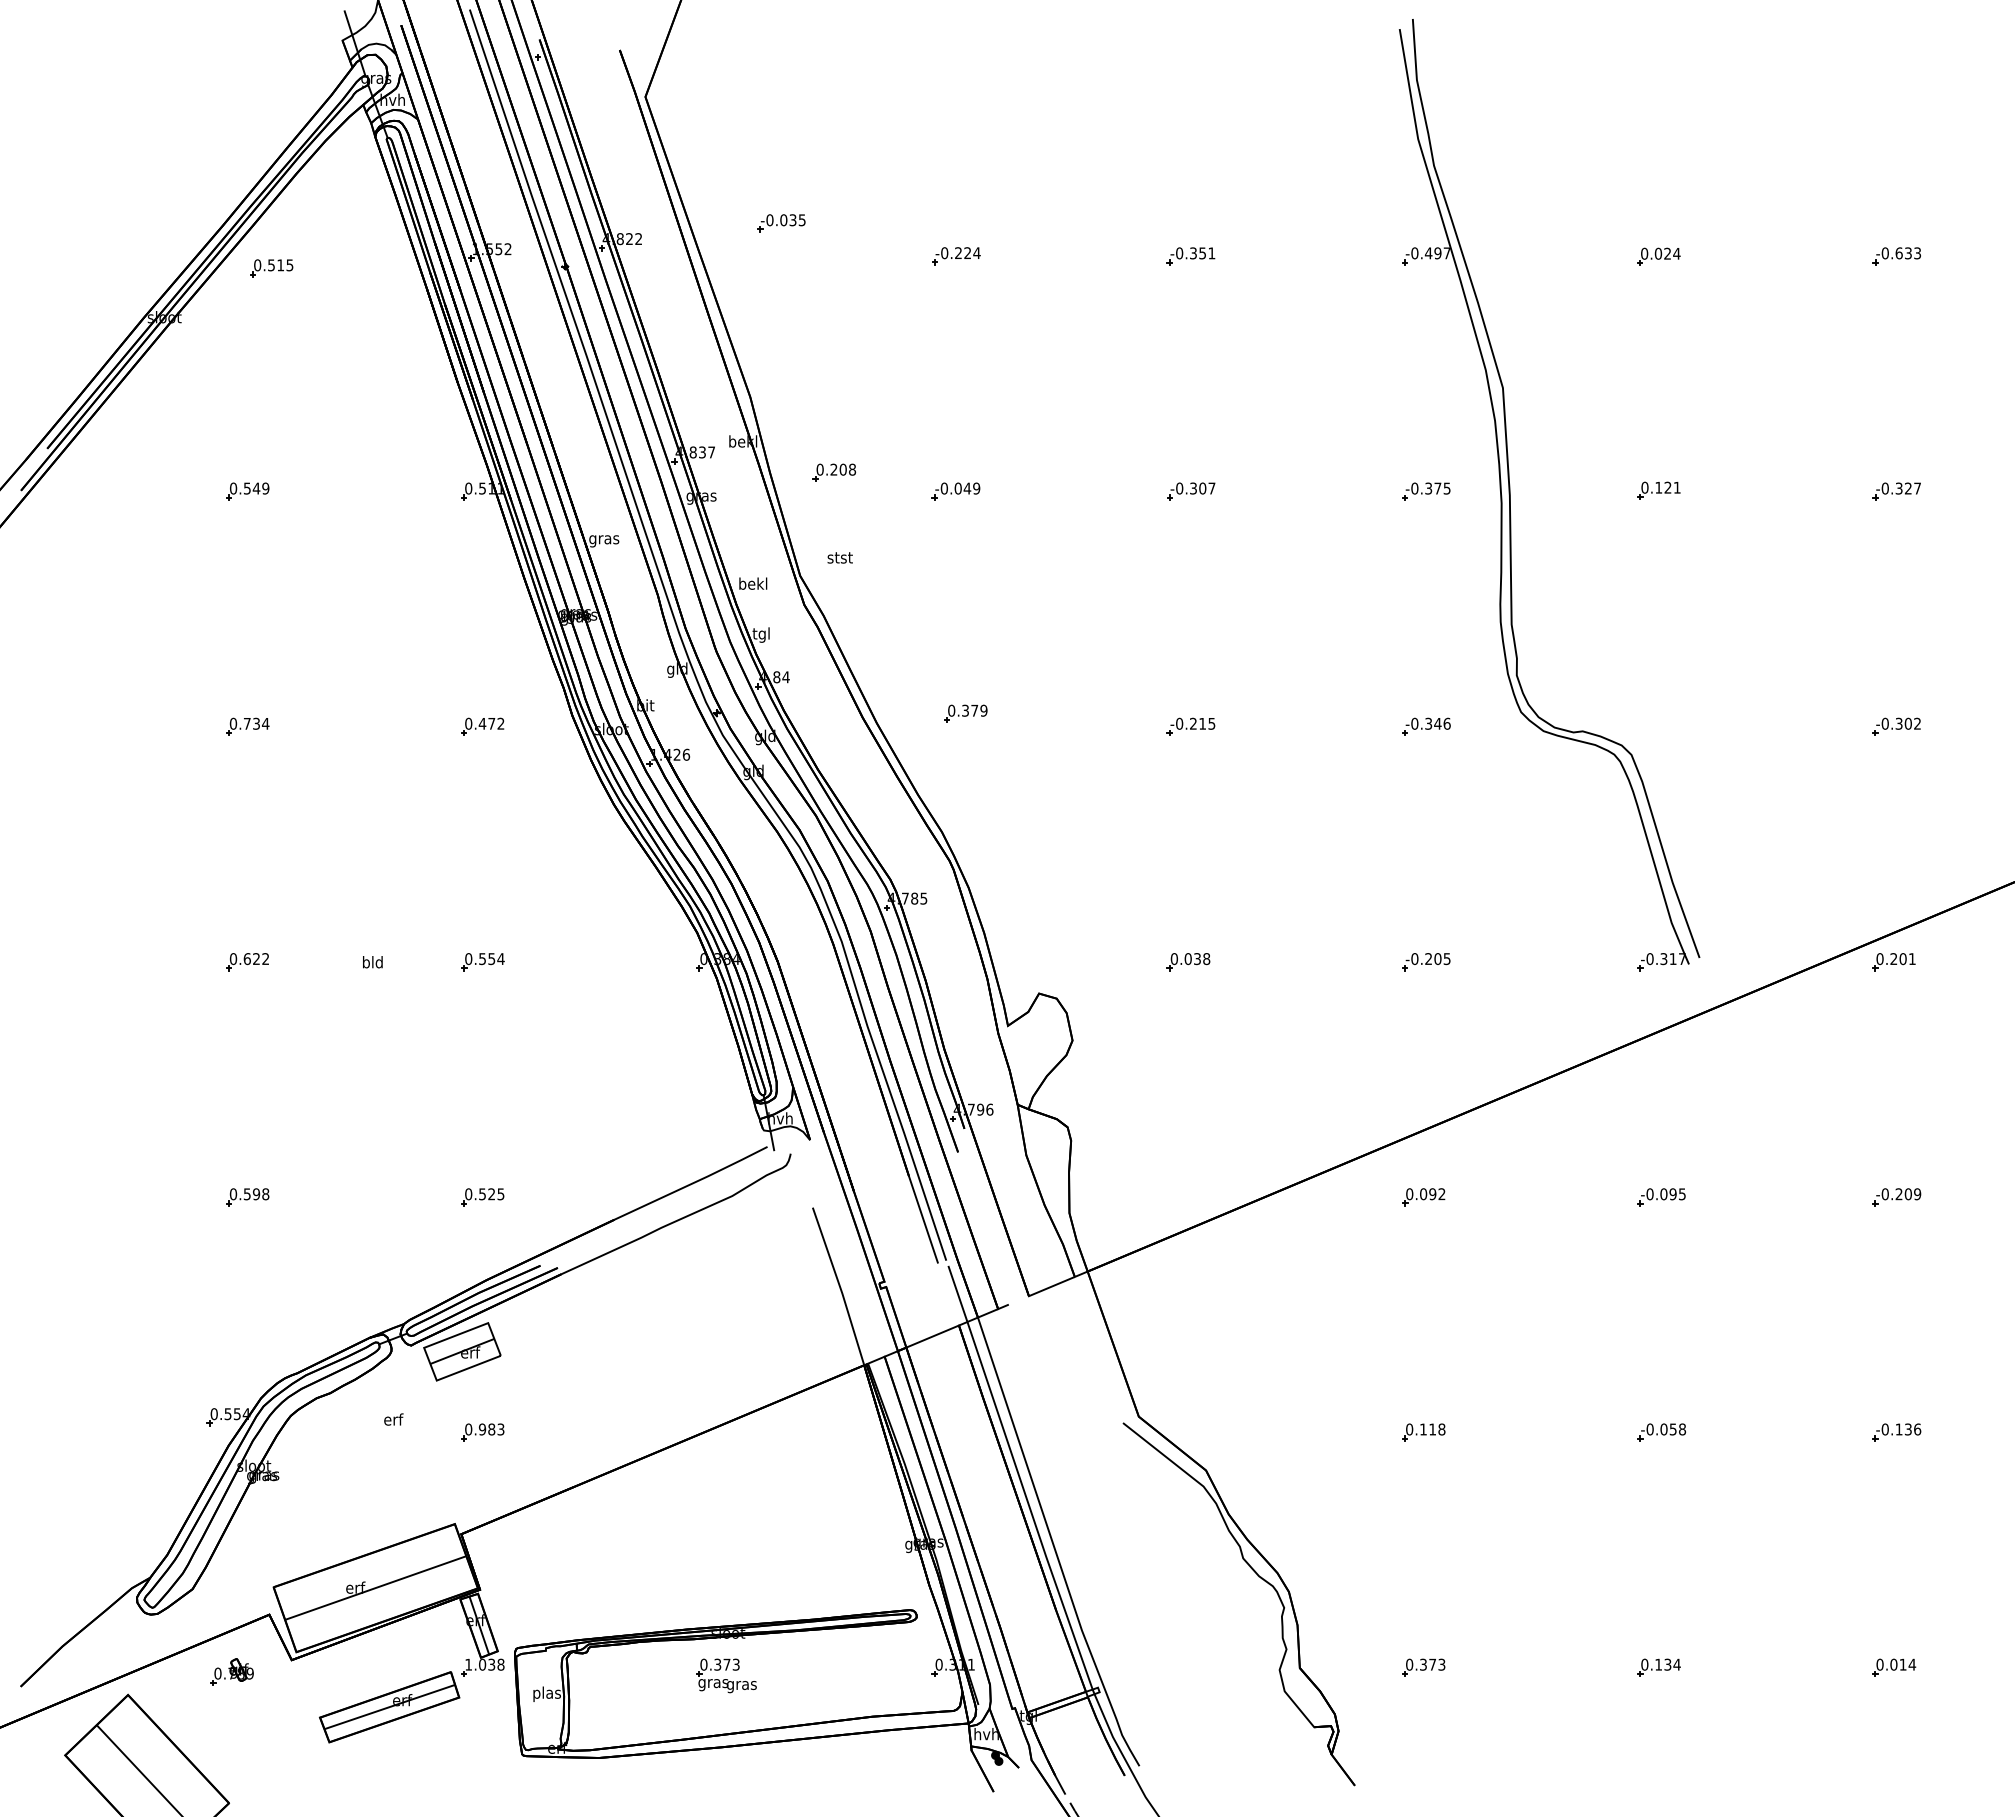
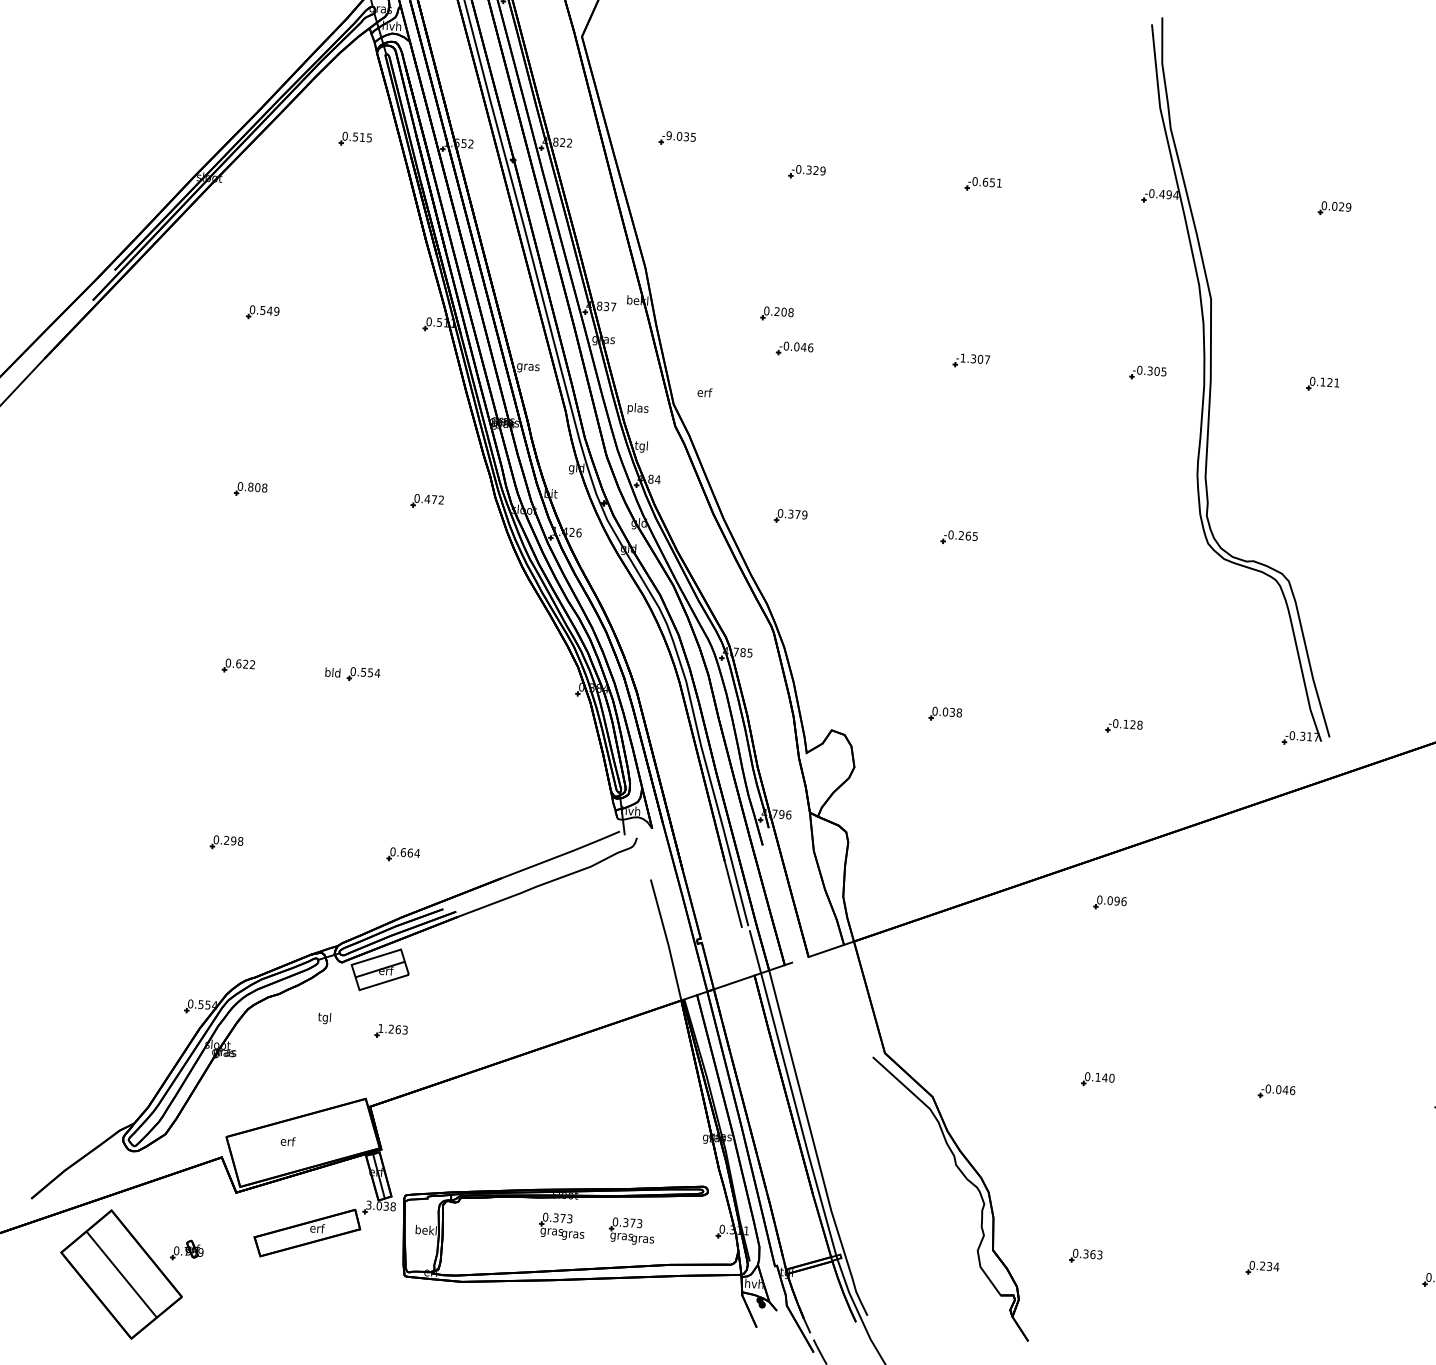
text: (769, 220) -> (668, 135), -0.035 -> -9.035
text: (967, 253) -> (815, 170), -0.224 -> -0.329
text: (1193, 253) -> (985, 182), -0.351 -> -0.651
text: (1446, 253) -> (1175, 195), -0.497 -> -0.494
text: (1676, 253) -> (1348, 207), 0.024 -> 0.029
part: (271, 268) -> (355, 139), moved
part: (834, 472) -> (777, 313), moved
text: (976, 488) -> (810, 347), -0.049 -> -0.046
text: (1179, 488) -> (963, 358), -0.307 -> -1.307
text: (1437, 488) -> (1156, 371), -0.375 -> -0.305
text: (839, 557) -> (704, 392), stst -> erf
text: (753, 585) -> (638, 409), bekl -> plas
text: (256, 723) -> (257, 487), 0.734 -> 0.808
text: (1202, 723) -> (968, 535), -0.215 -> -0.265
part: (1426, 726) -> (1136, 549), removed
text: (1437, 958) -> (1132, 724), -0.205 -> -0.128
part: (482, 962) -> (363, 674), moved
text: (246, 1194) -> (226, 840), 0.598 -> 0.298
text: (491, 1194) -> (410, 853), 0.525 -> 0.664
text: (1441, 1194) -> (1123, 901), 0.092 -> 0.096
part: (1661, 1197) -> (1288, 915), removed
text: (393, 1420) -> (324, 1017), erf -> tgl
text: (480, 1429) -> (389, 1029), 0.983 -> 1.263
text: (1436, 1429) -> (1107, 1078), 0.118 -> 0.140
text: (1677, 1429) -> (1288, 1090), -0.058 -> -0.046
line: (375, 1587) -> (302, 1142), removed
text: (468, 1664) -> (368, 1204), 1.038 -> 3.038
text: (1432, 1664) -> (1092, 1254), 0.373 -> 0.363
text: (1658, 1664) -> (1262, 1265), 0.134 -> 0.234
part: (231, 1671) -> (186, 1249), moved
part: (819, 1675) -> (631, 1231), added
text: (546, 1693) -> (425, 1230), plas -> bekl
line: (389, 1706) -> (307, 1232), removed

